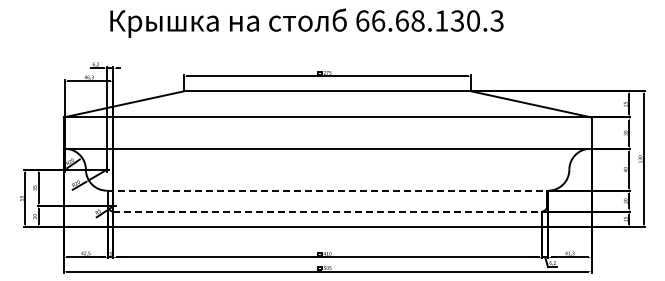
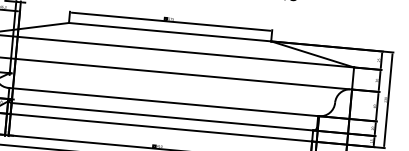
line: (327, 190) -> (163, 101), dashed -> solid
line: (328, 211) -> (163, 116), dashed -> solid

